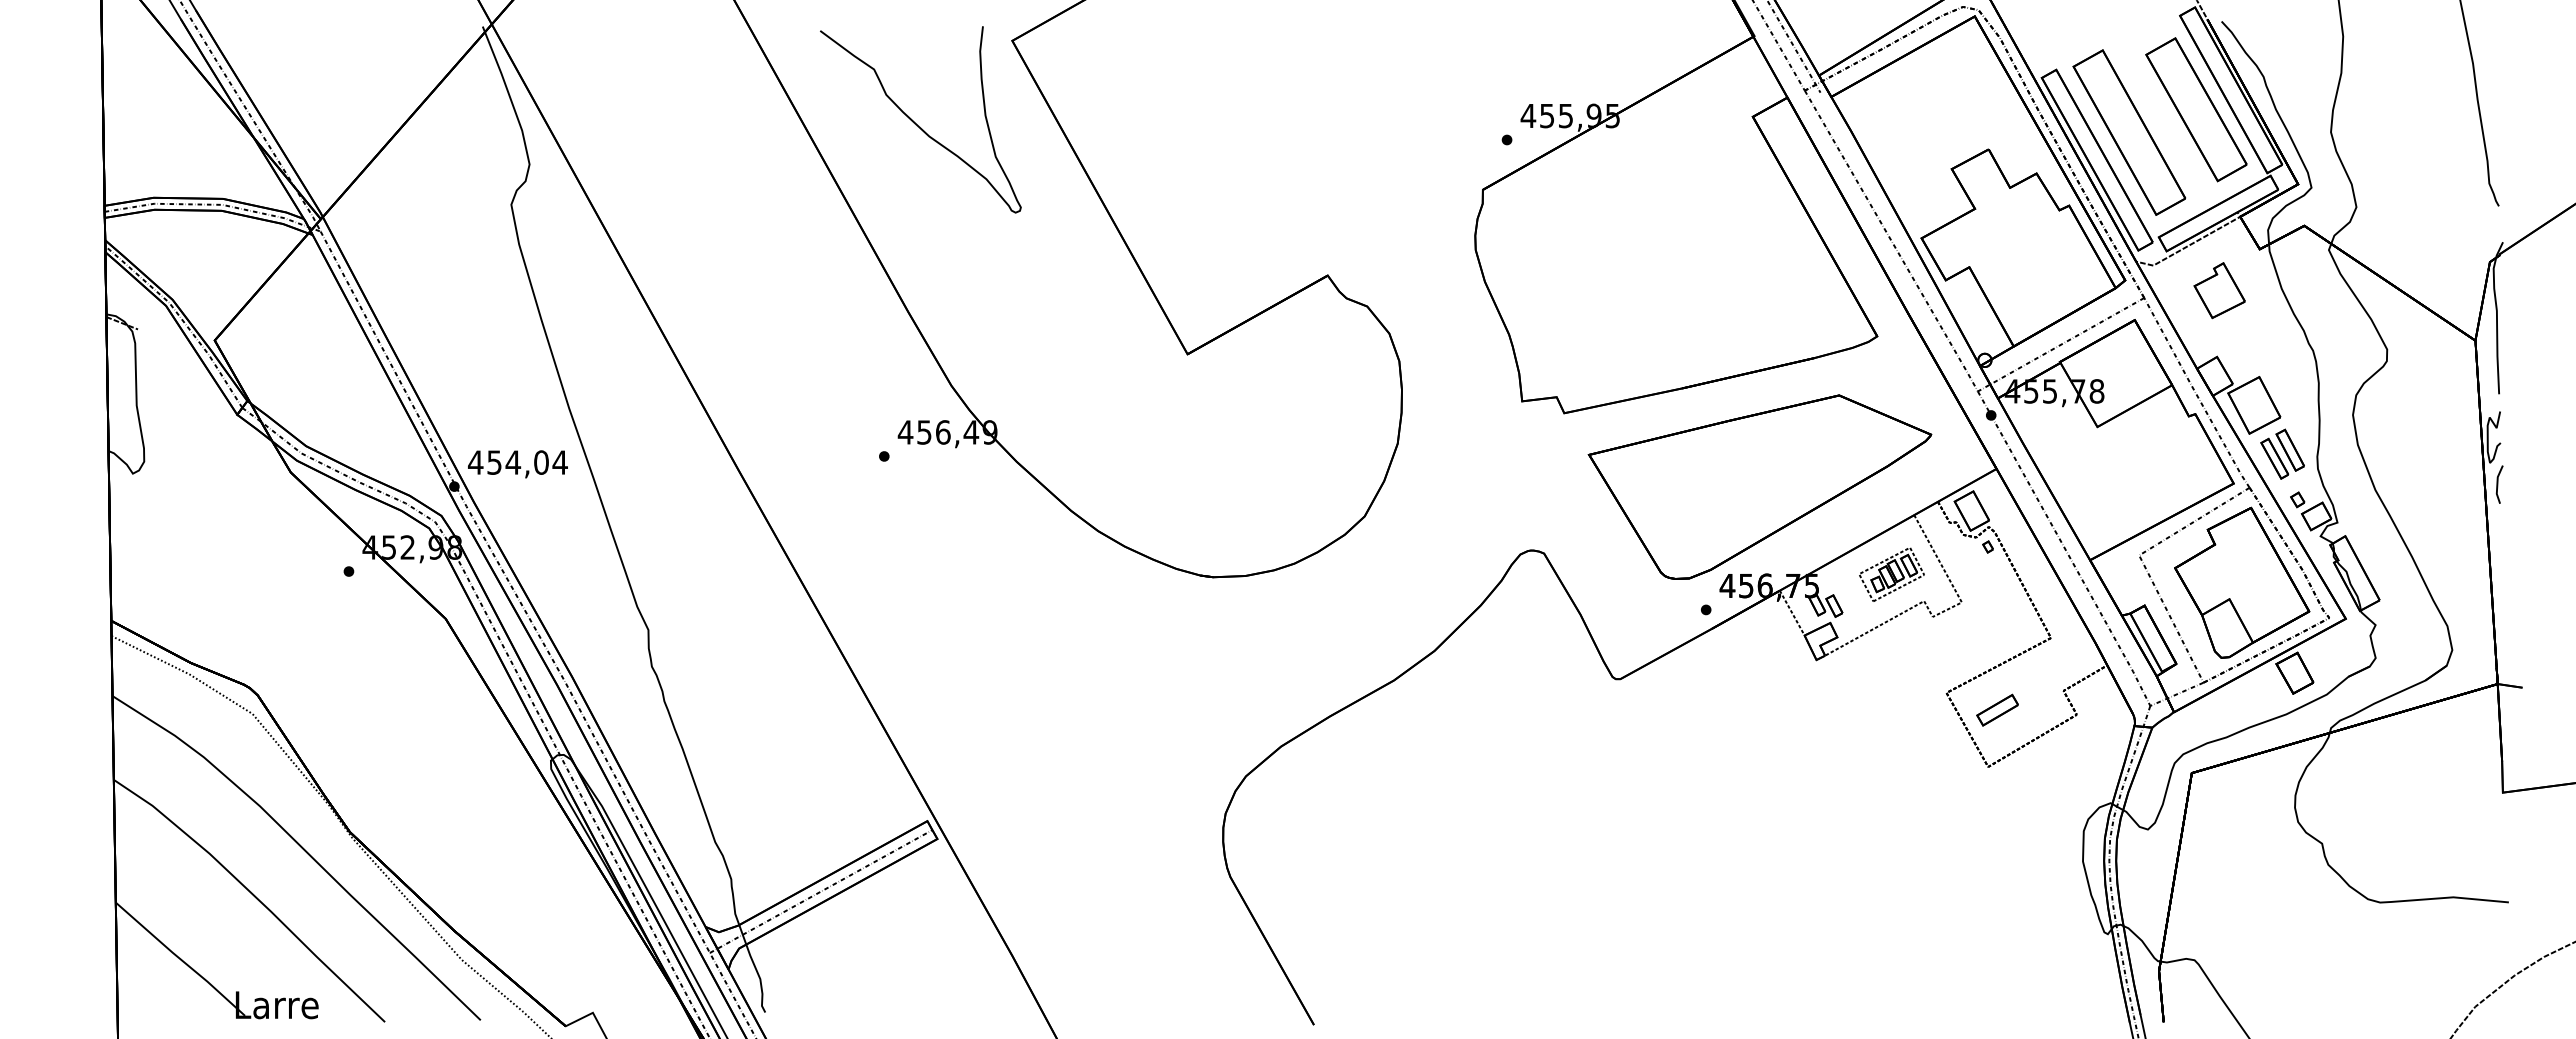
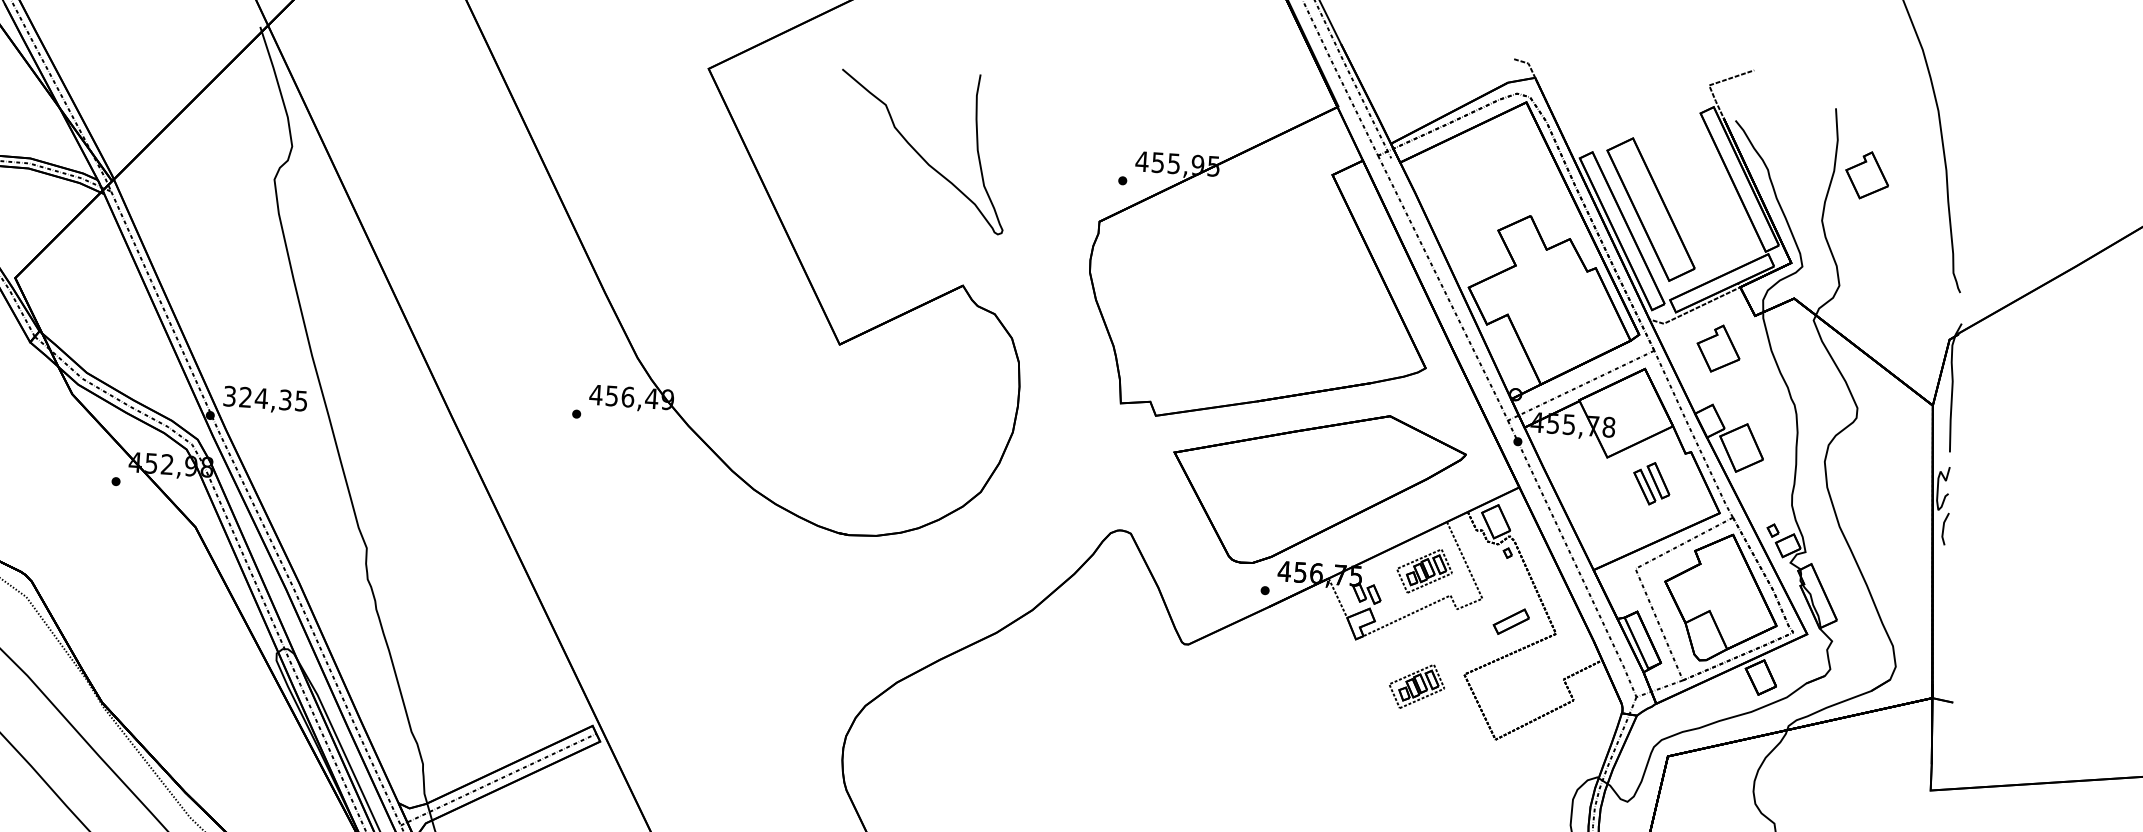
part: (2380, 75) -> (1867, 175), added
part: (2196, 109) -> (1709, 193), removed
curve: (916, 123) -> (918, 153), moved
part: (2282, 453) -> (1651, 483), moved
text: (517, 462) -> (265, 398), 454,04 -> 324,35
part: (1997, 709) -> (1511, 621), moved
part: (1891, 710) -> (1416, 686), added

